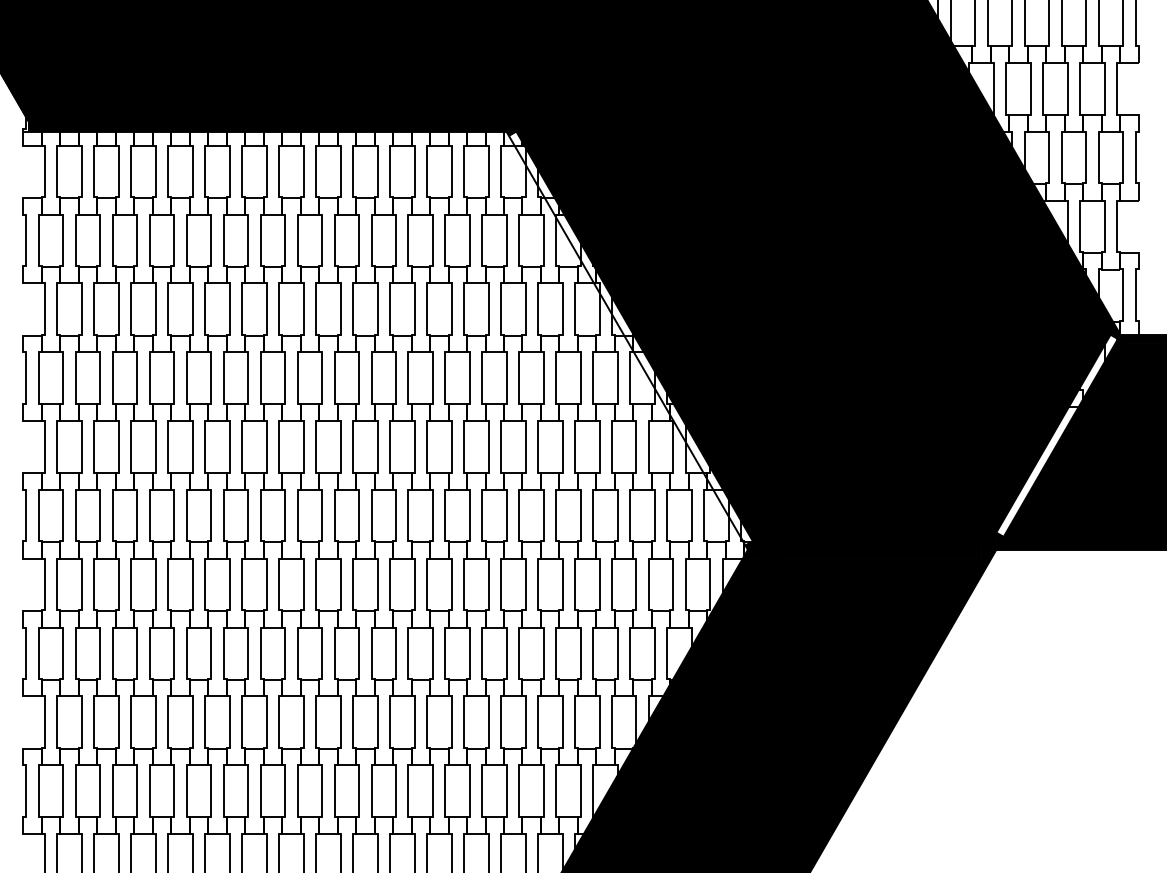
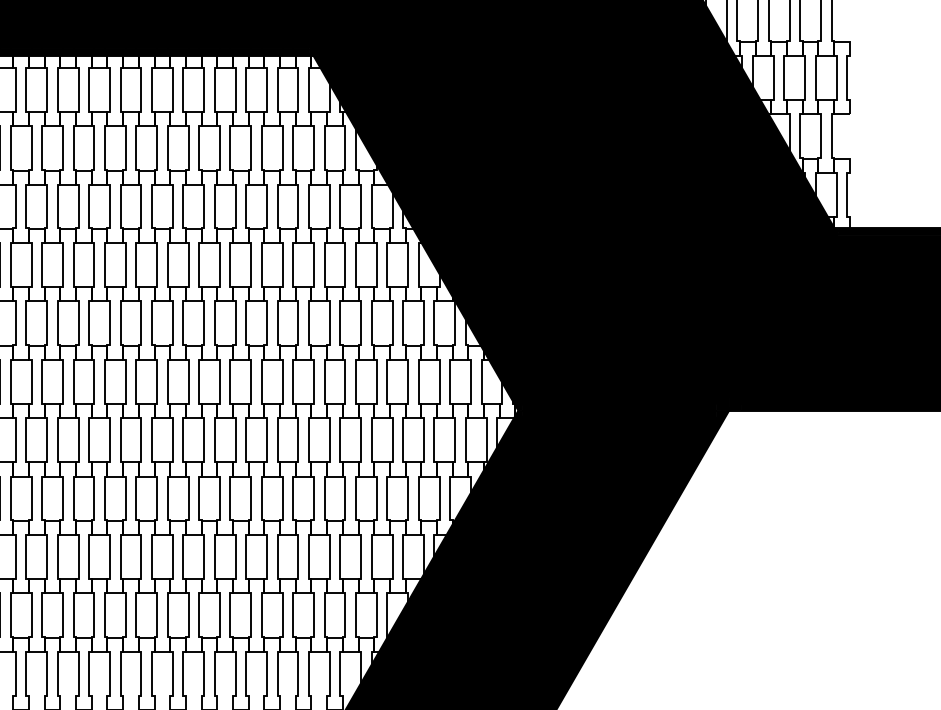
fill: (630, 338) -> (418, 231), added
fill: (1057, 435) -> (781, 313), added

